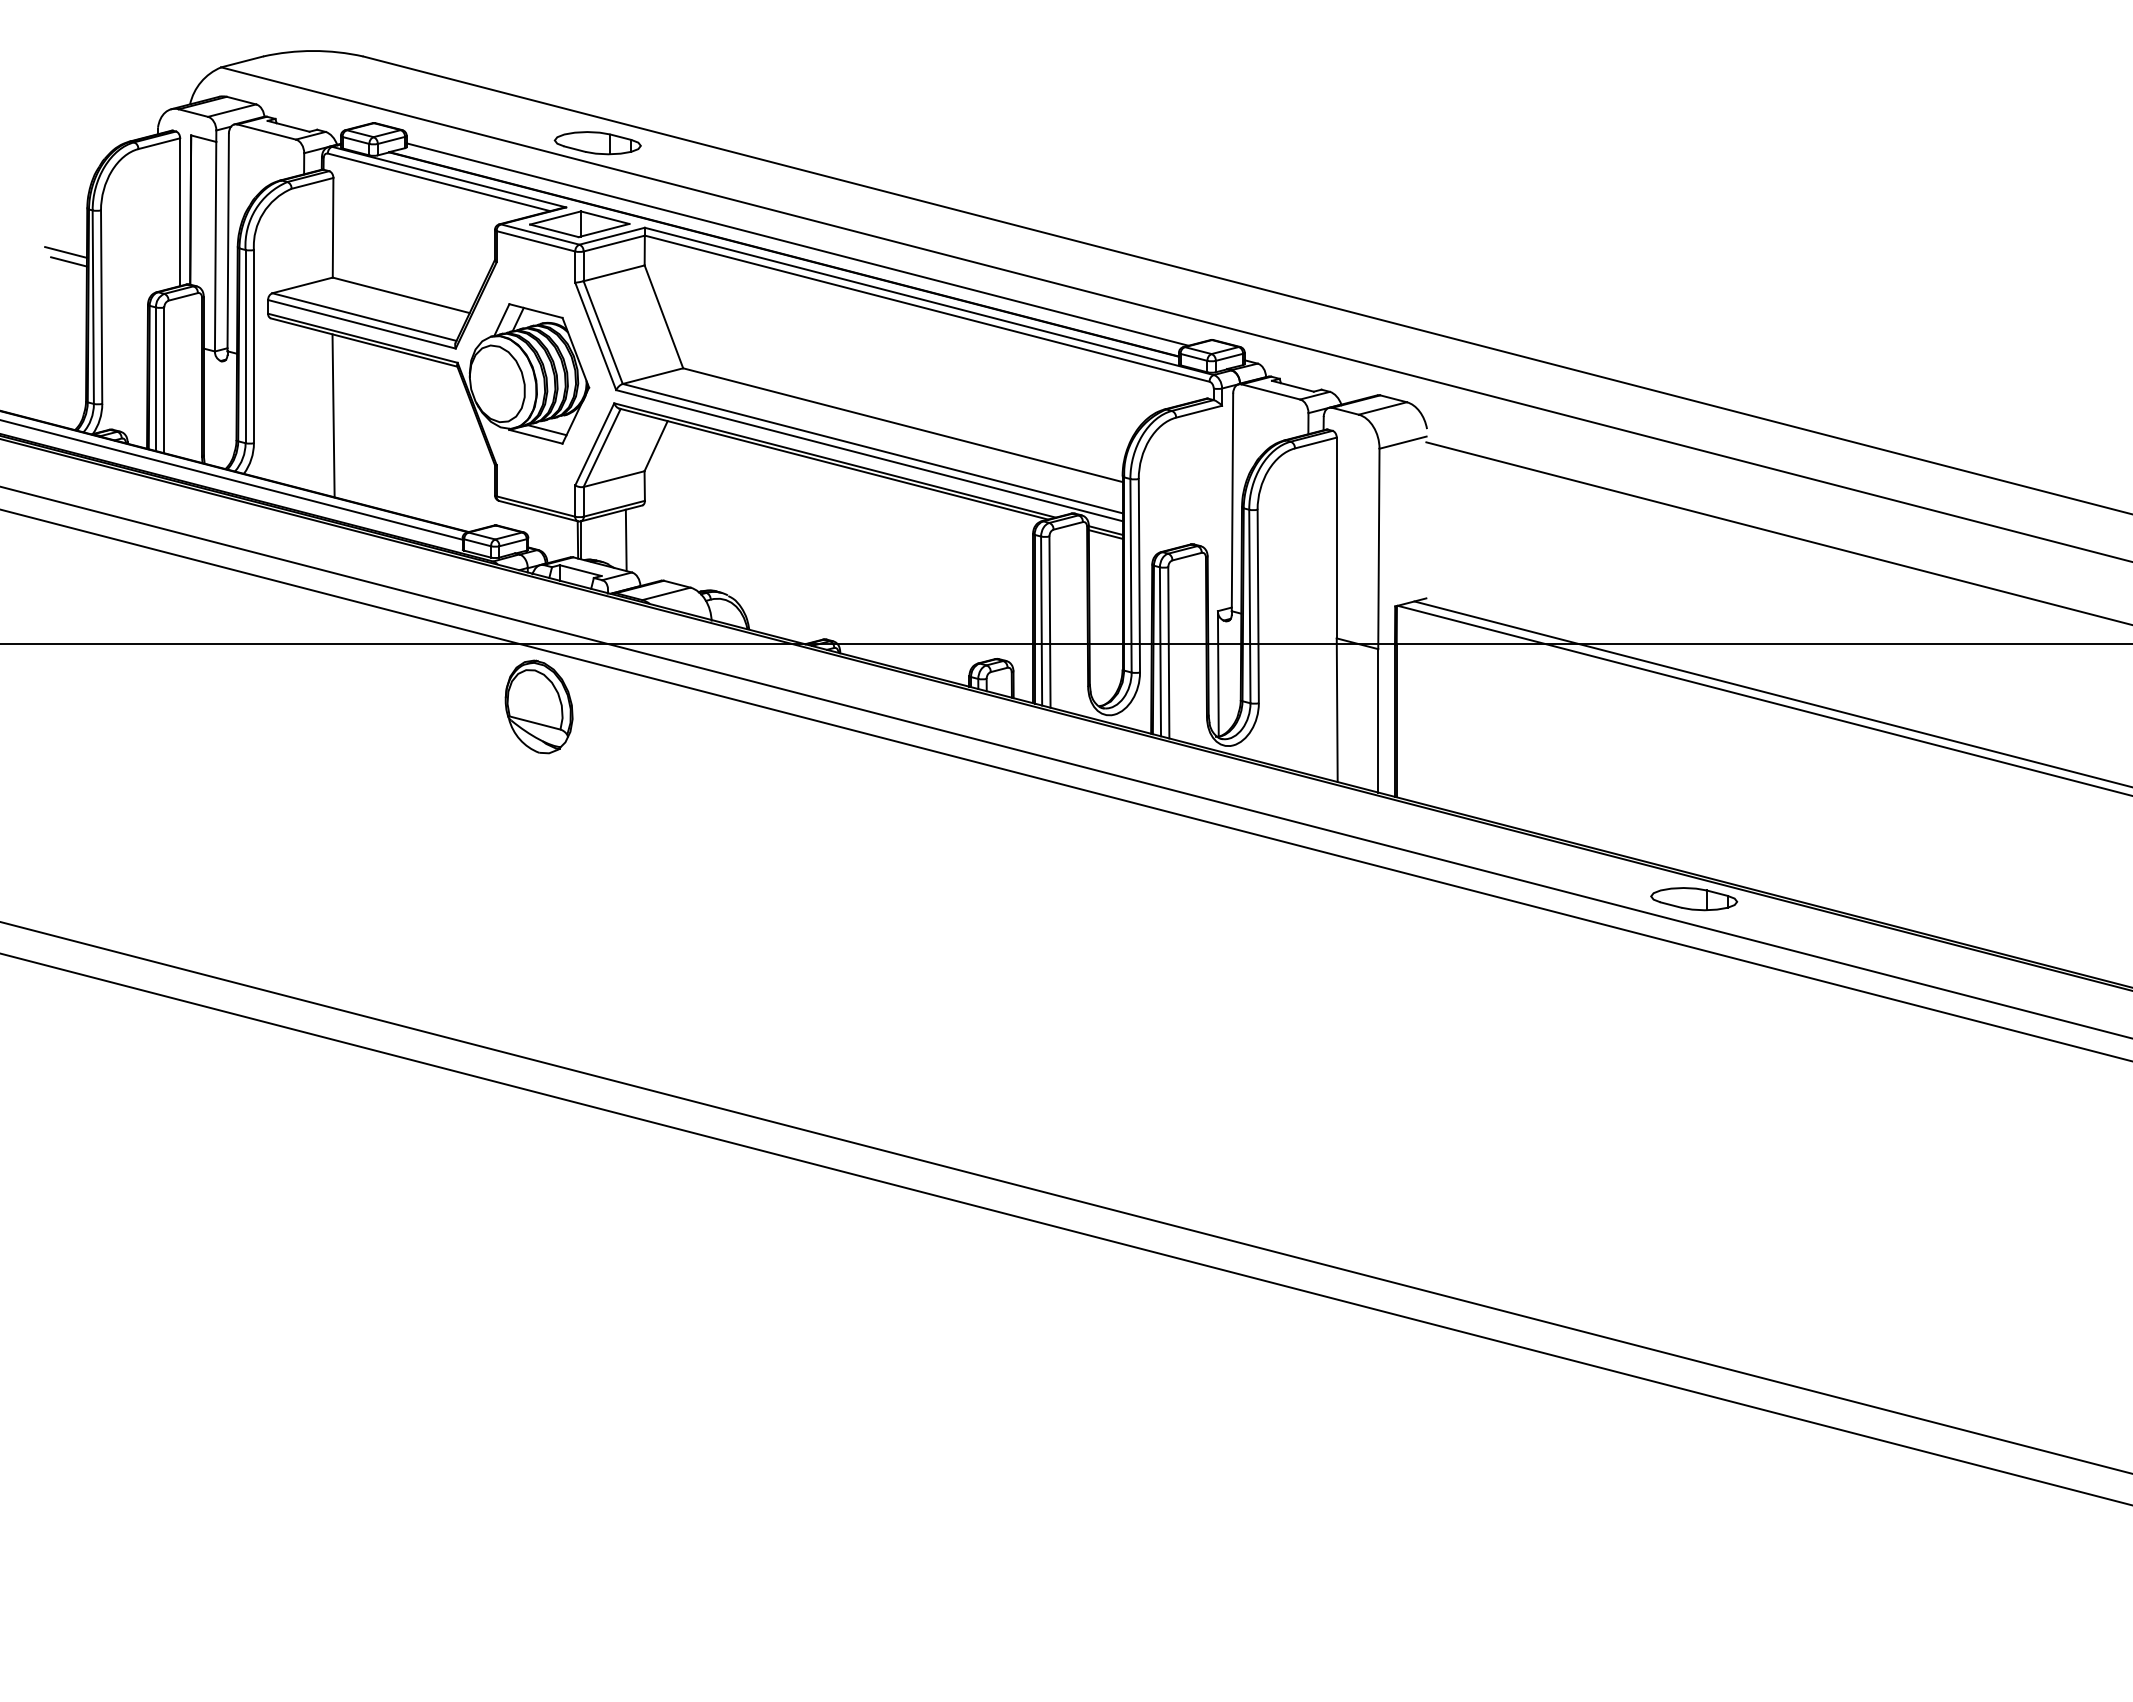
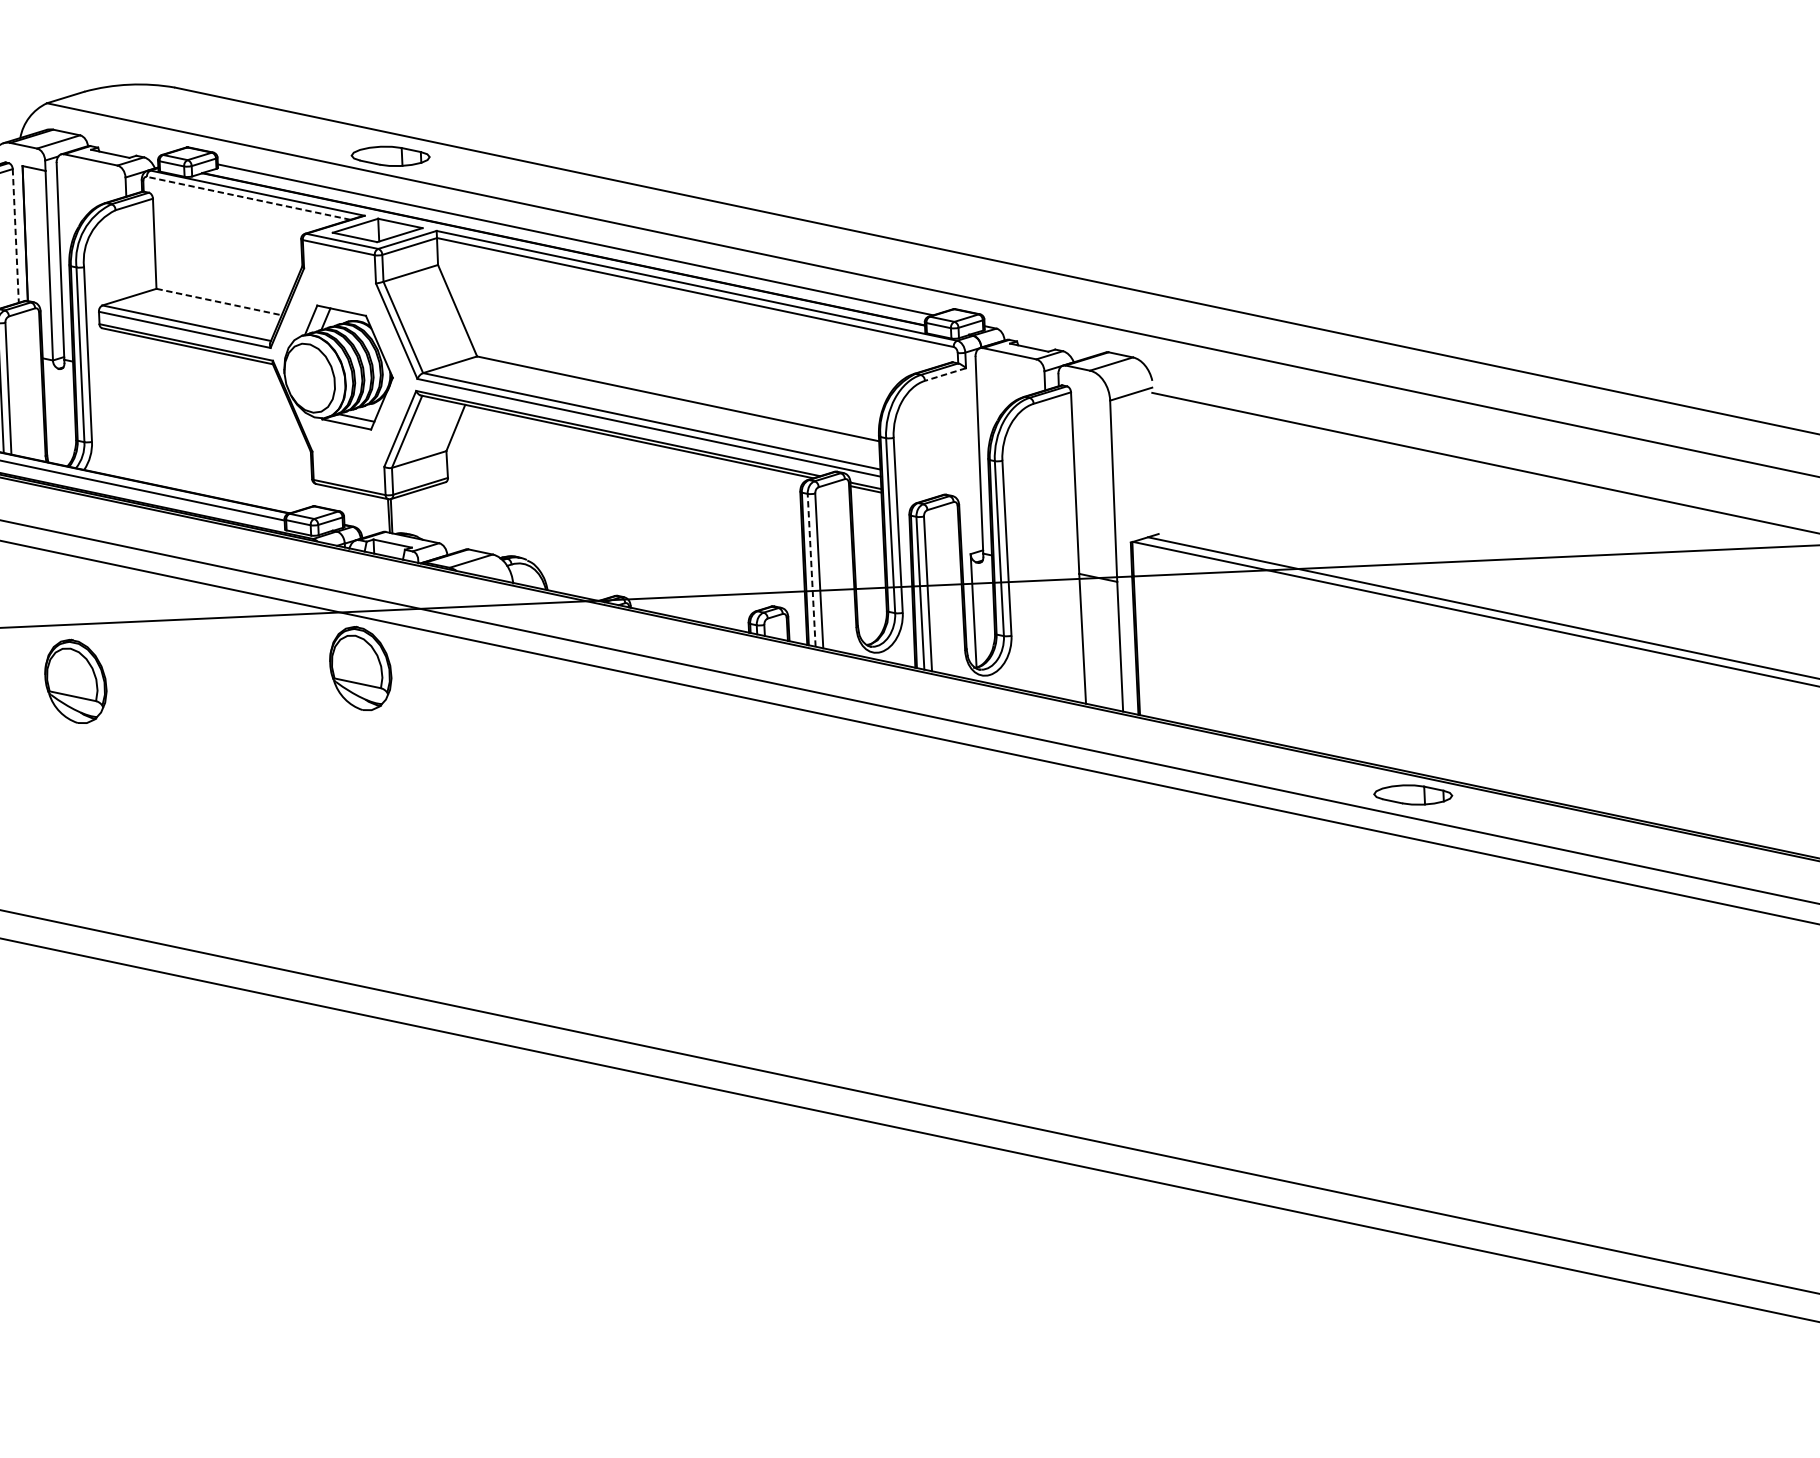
line: (439, 182) -> (249, 198), solid -> dashed
line: (180, 212) -> (16, 236), solid -> dashed
line: (401, 295) -> (219, 302), solid -> dashed
line: (1199, 411) -> (945, 374), solid -> dashed
line: (333, 415) -> (162, 413), removed
line: (625, 540) -> (432, 514), removed
line: (1041, 621) -> (811, 570), solid -> dashed
part: (223, 706) -> (75, 681), added

